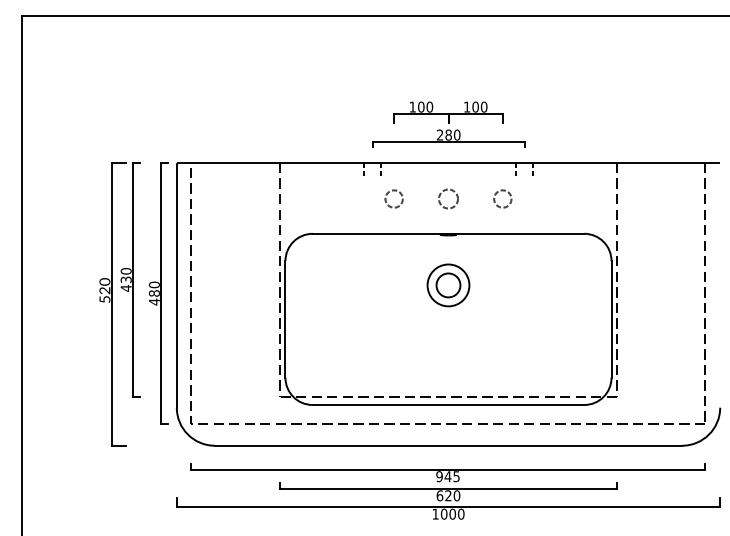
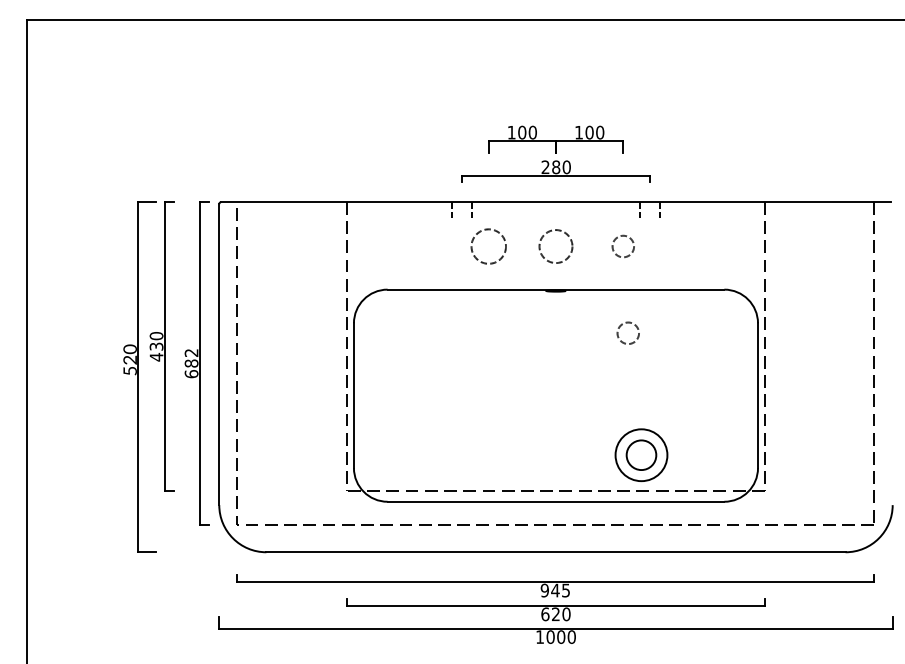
circle: (393, 198) -> (487, 245), size x1.6
circle: (448, 198) -> (555, 245), size x1.4
circle: (506, 268) -> (627, 332), added
part: (448, 285) -> (641, 455), moved
text: (153, 293) -> (190, 363), 480 -> 682

